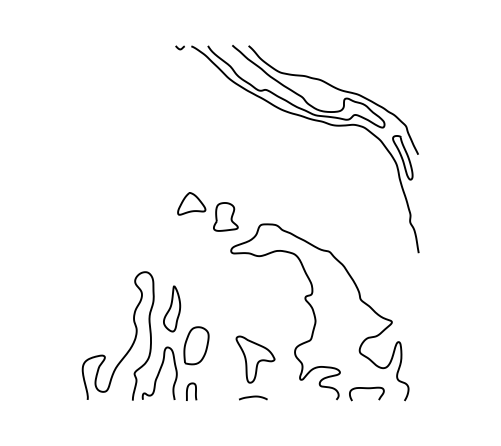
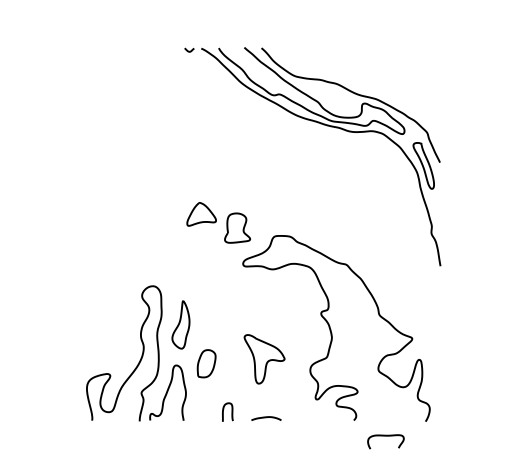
part: (196, 345) -> (206, 363), size x0.7
part: (255, 359) -> (264, 359), moved
curve: (188, 389) -> (224, 409), moved
curve: (366, 389) -> (385, 437), moved

